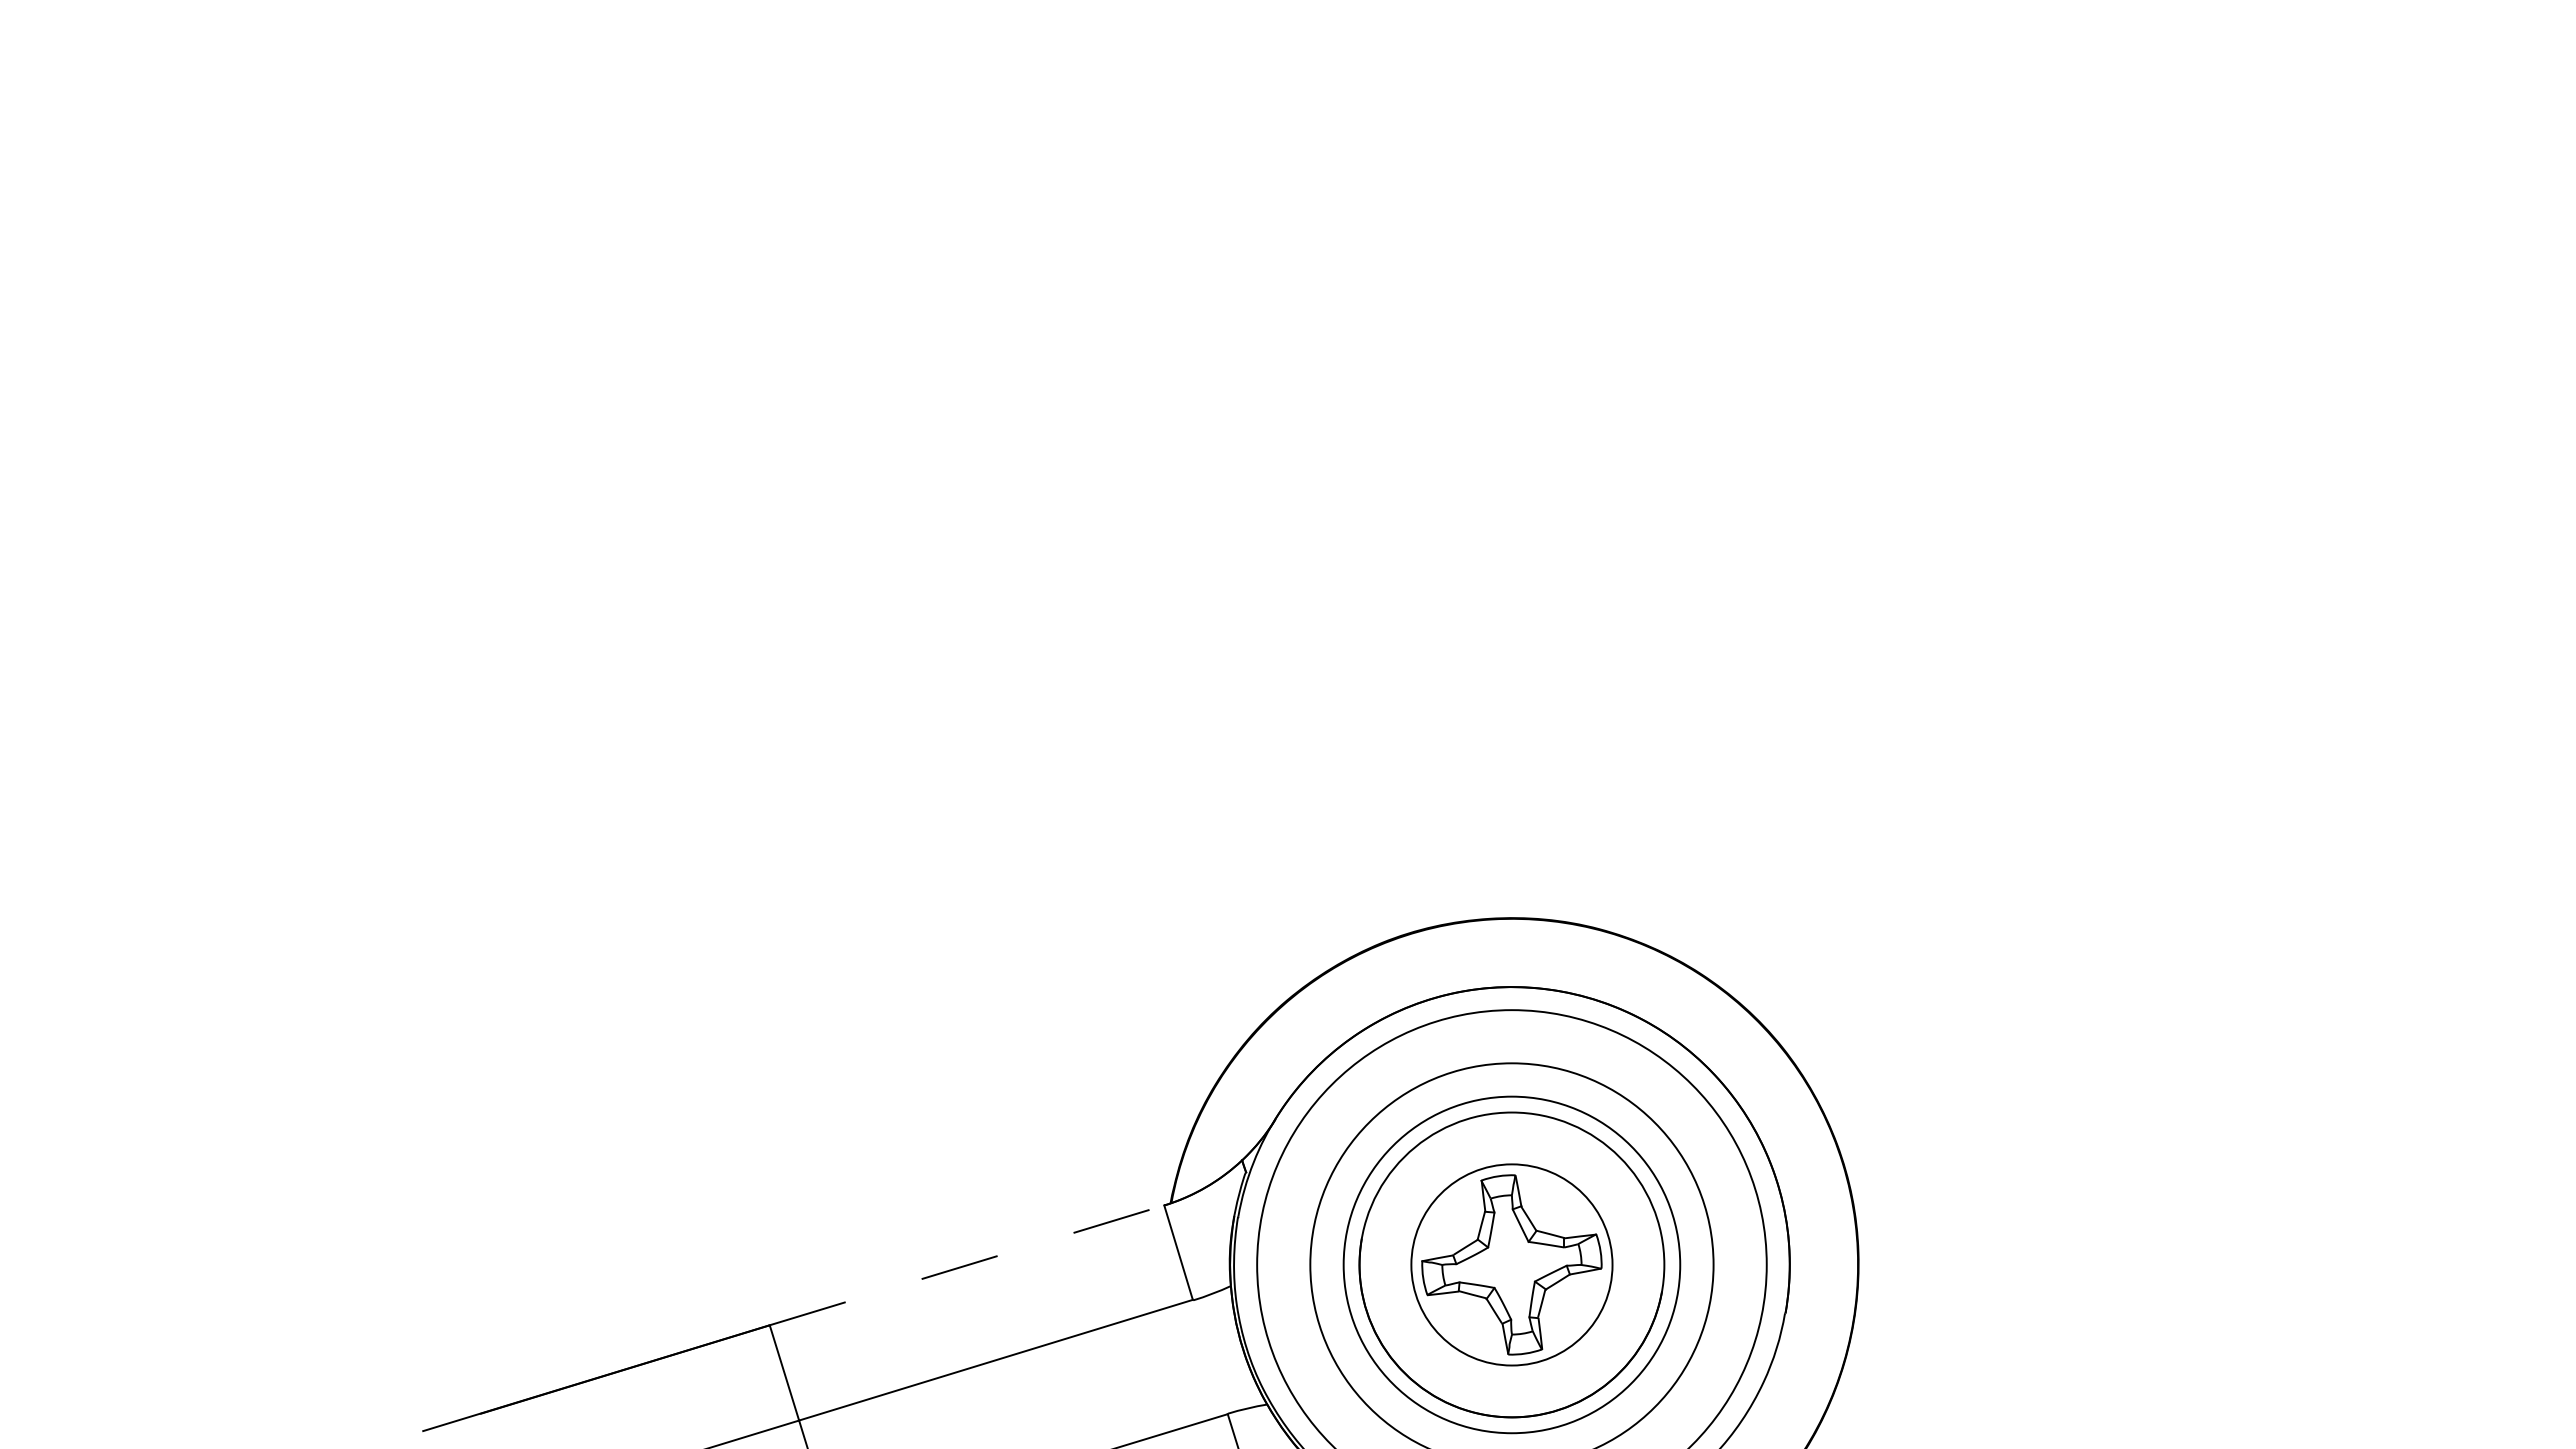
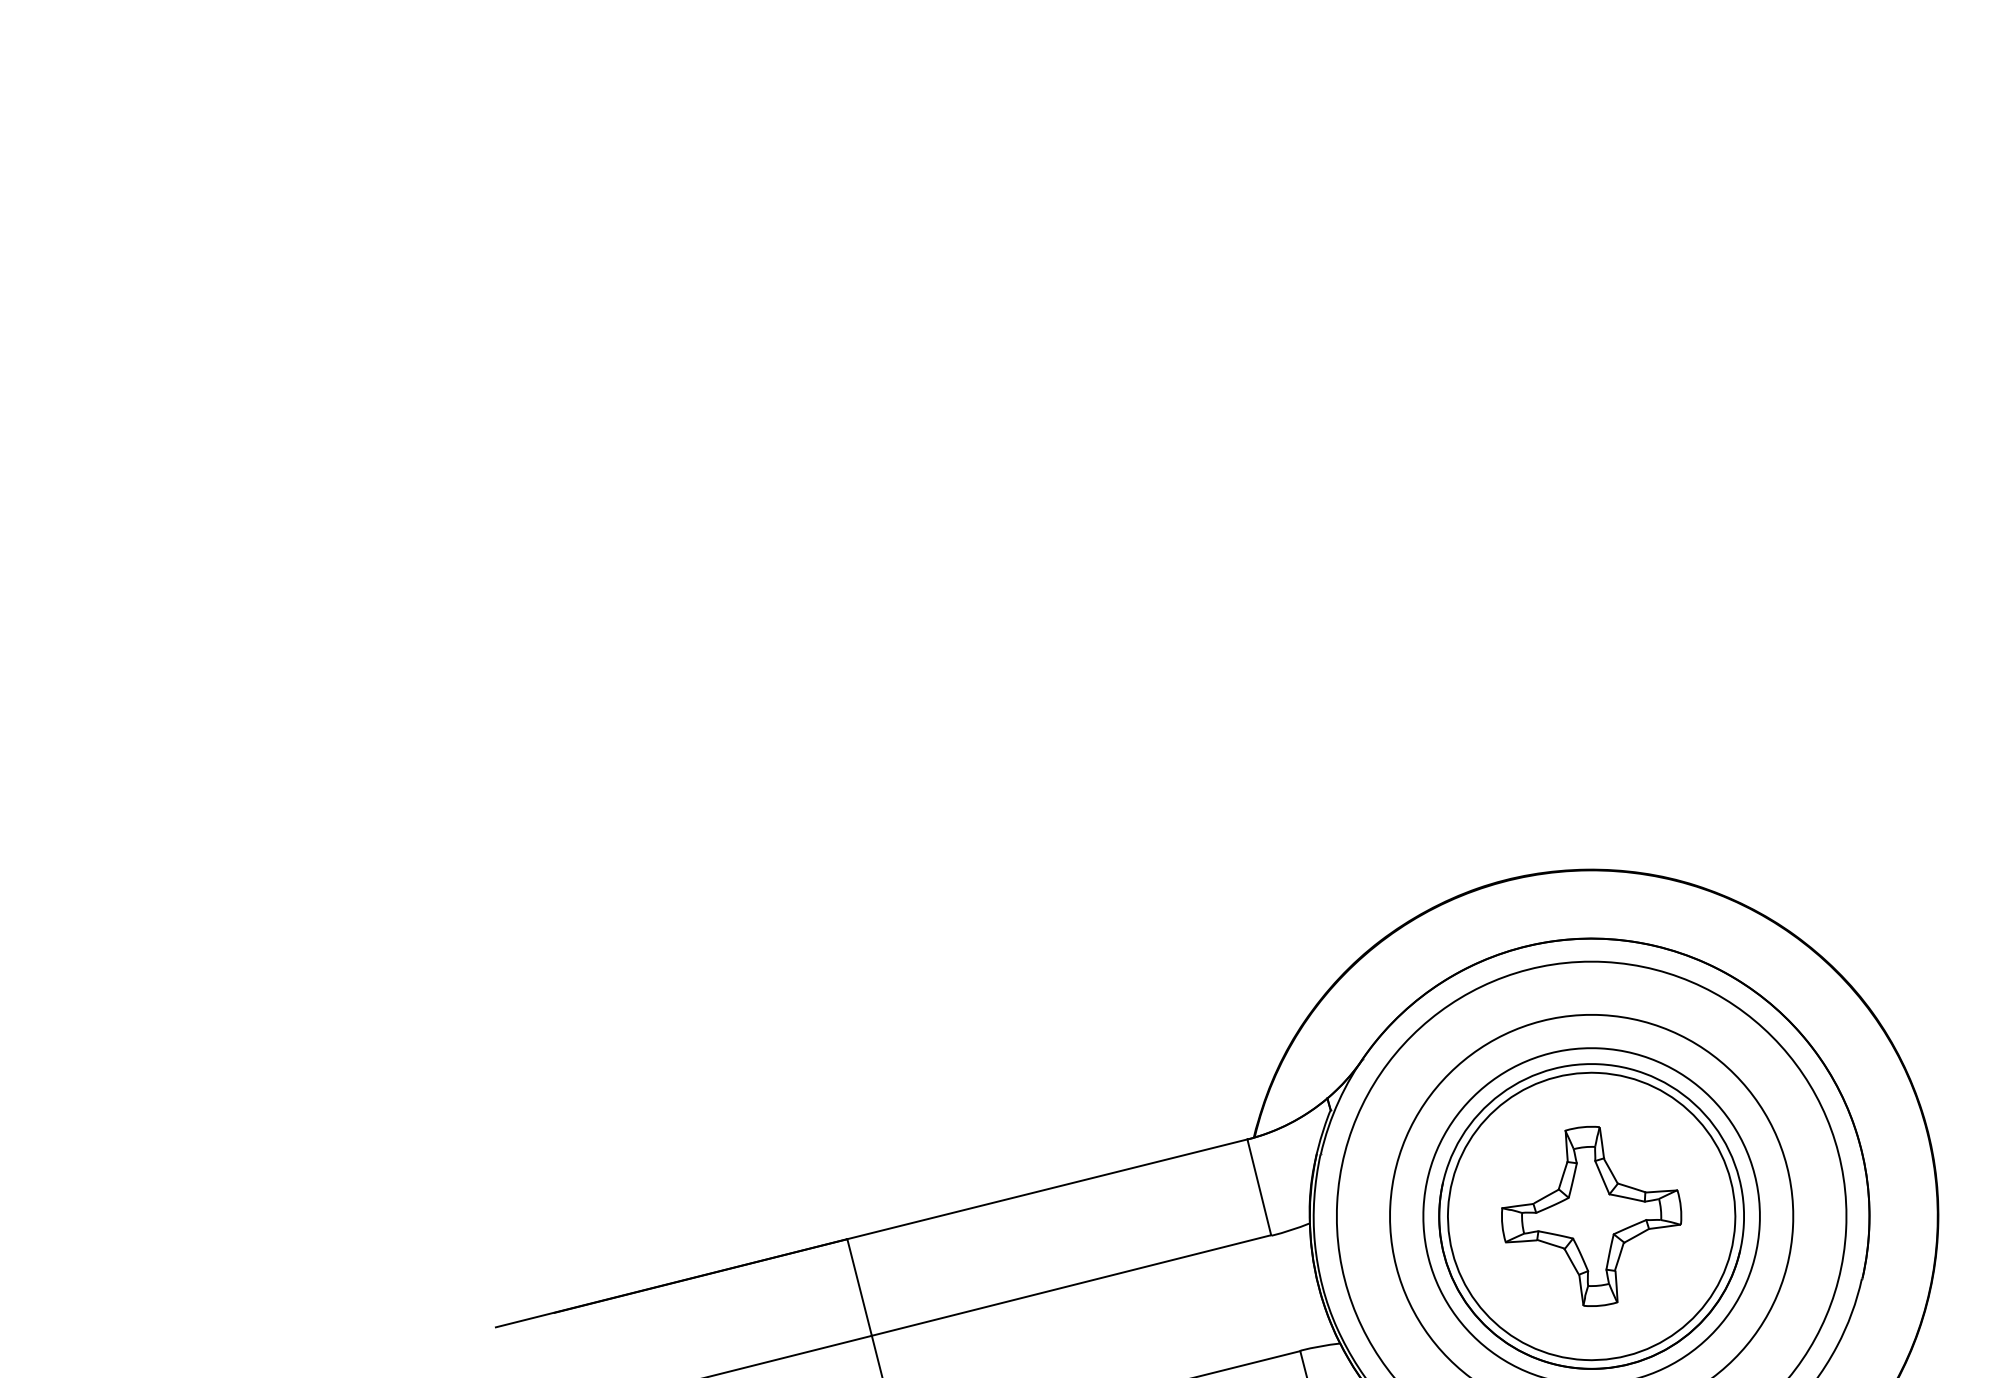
circle: (1511, 1264) -> (1591, 1216), size x1.43
line: (967, 1265) -> (1047, 1189), dashed -> solid

